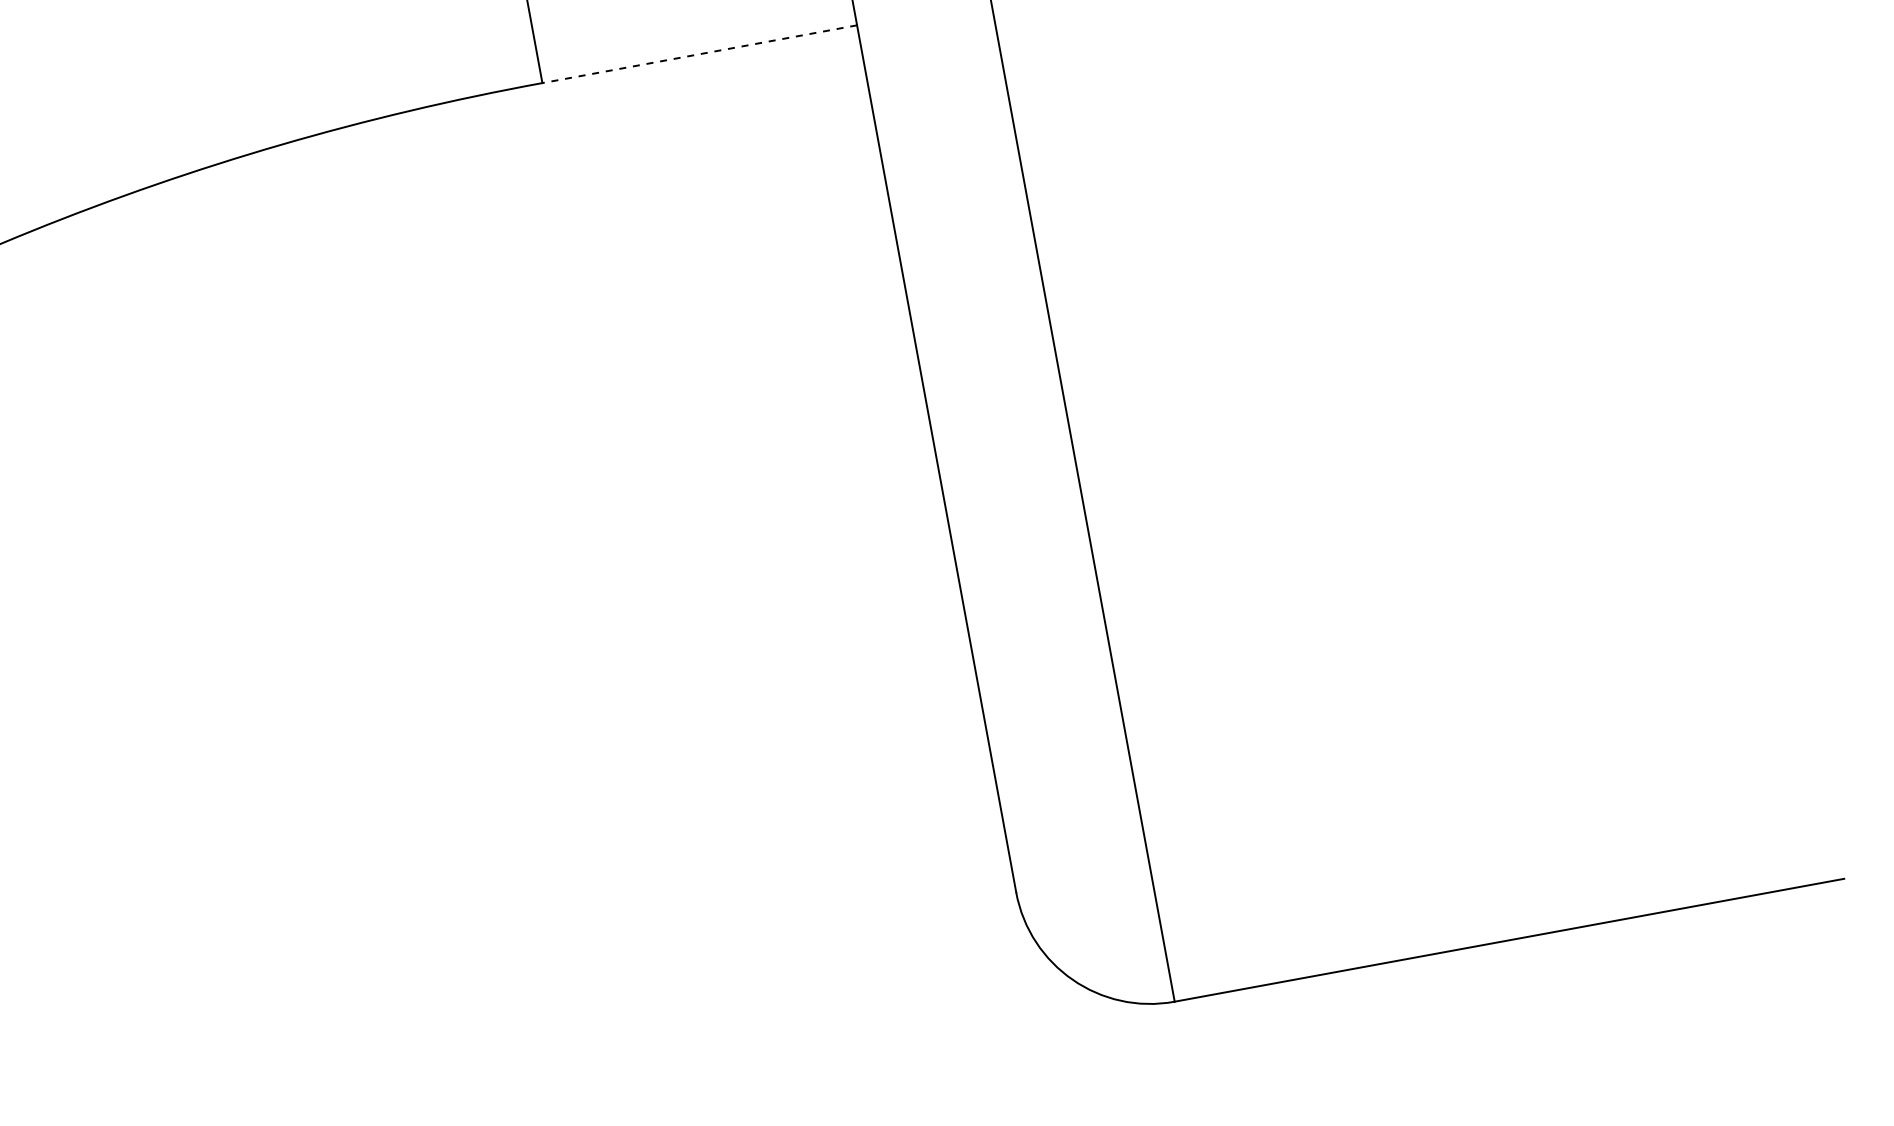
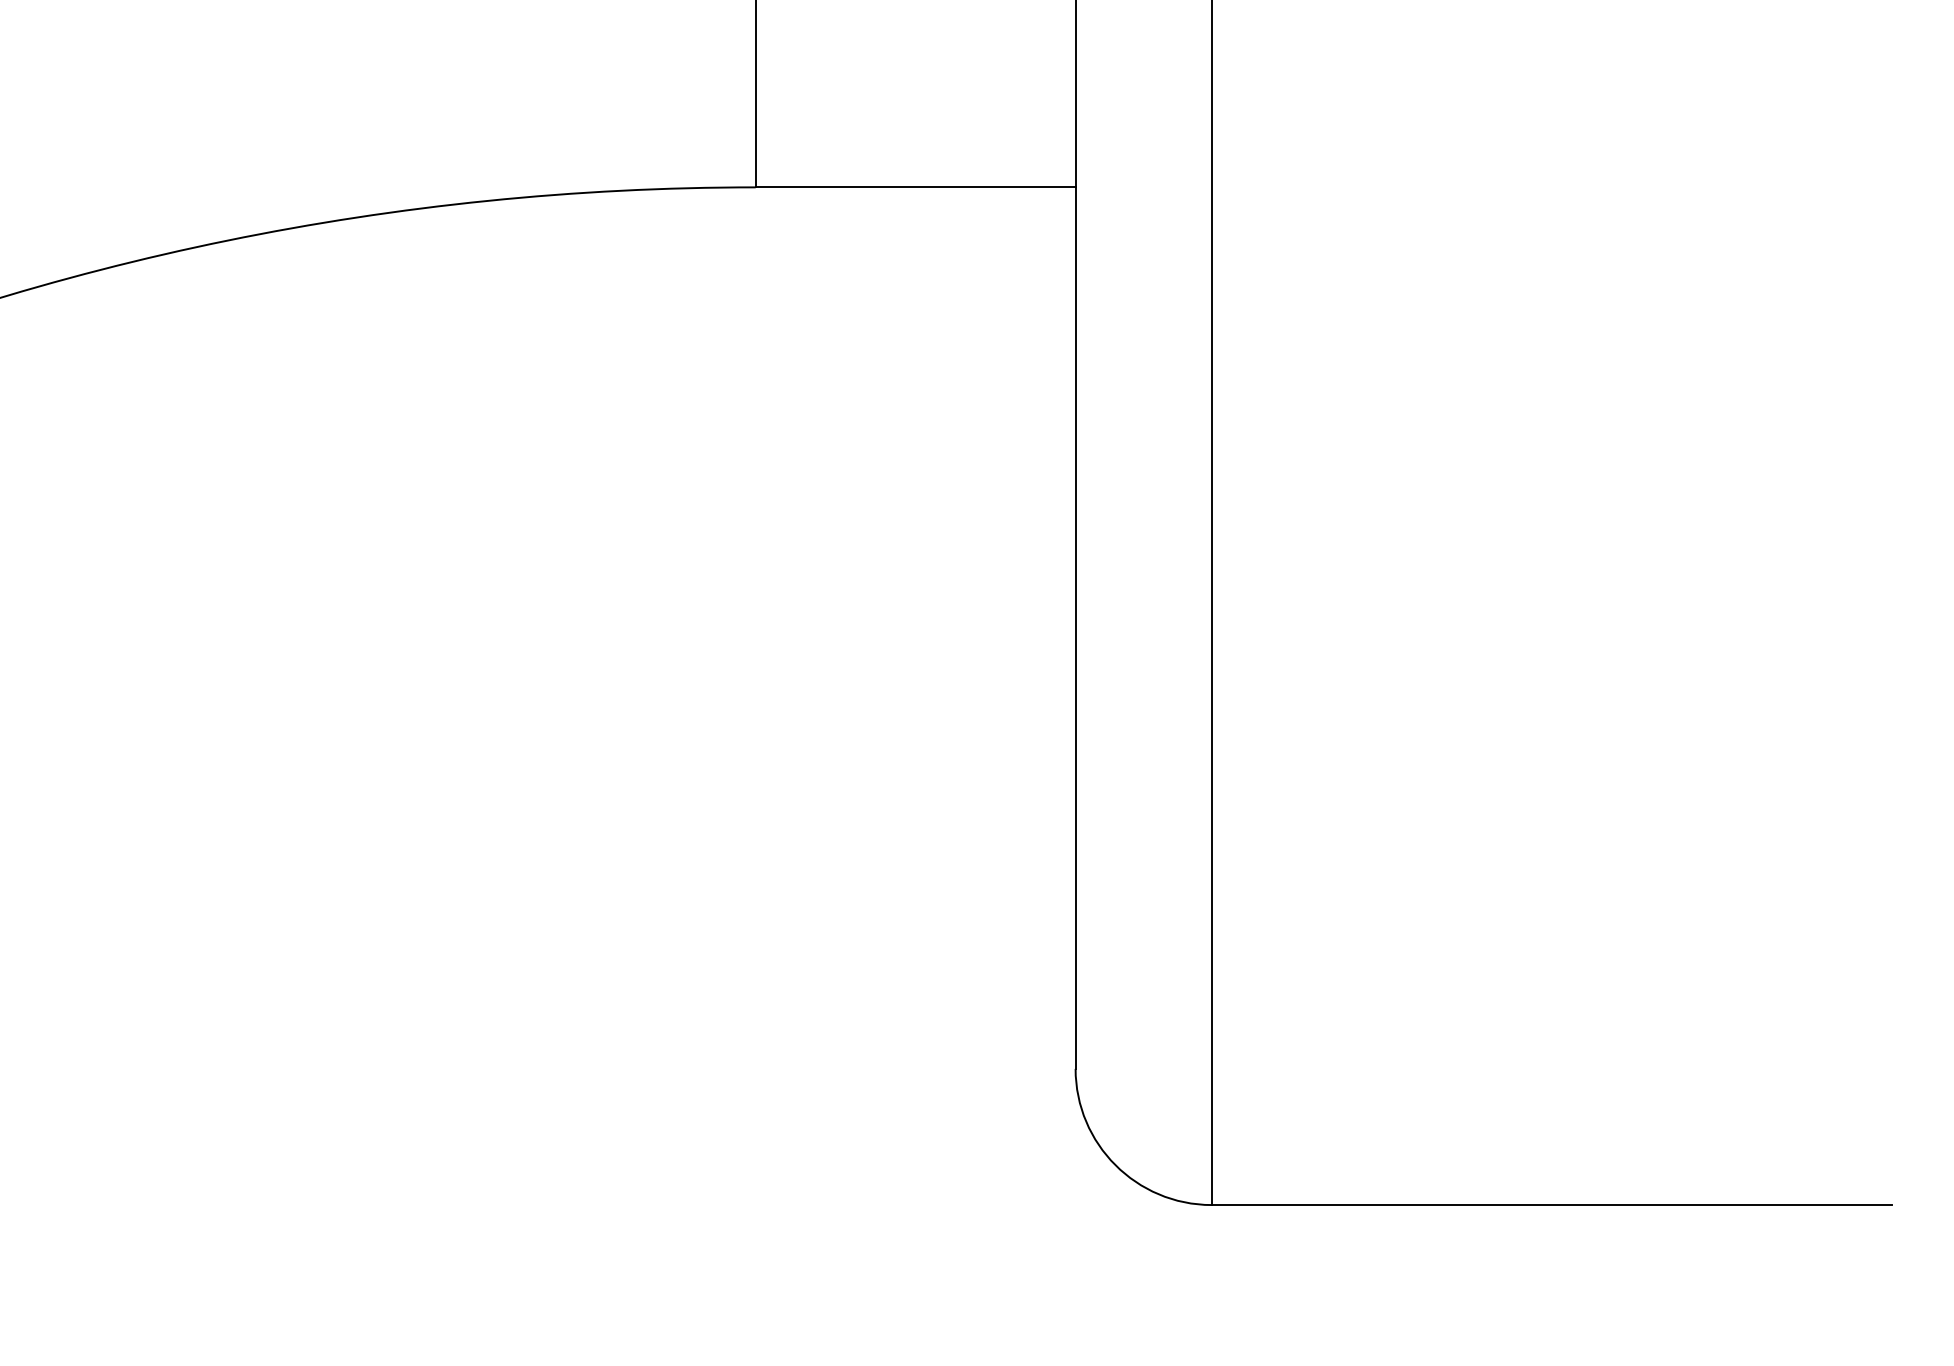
line: (699, 54) -> (915, 187), dashed -> solid

